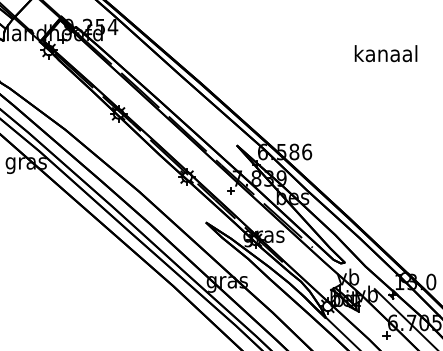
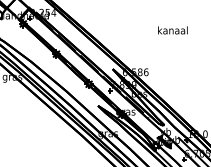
text: (385, 53) -> (172, 30), moved

